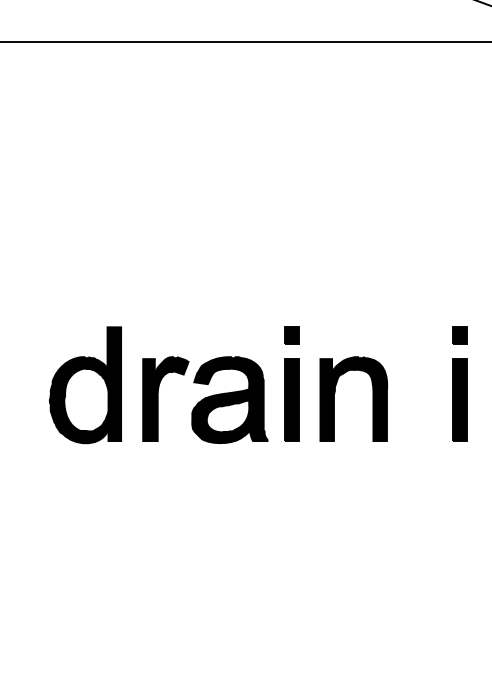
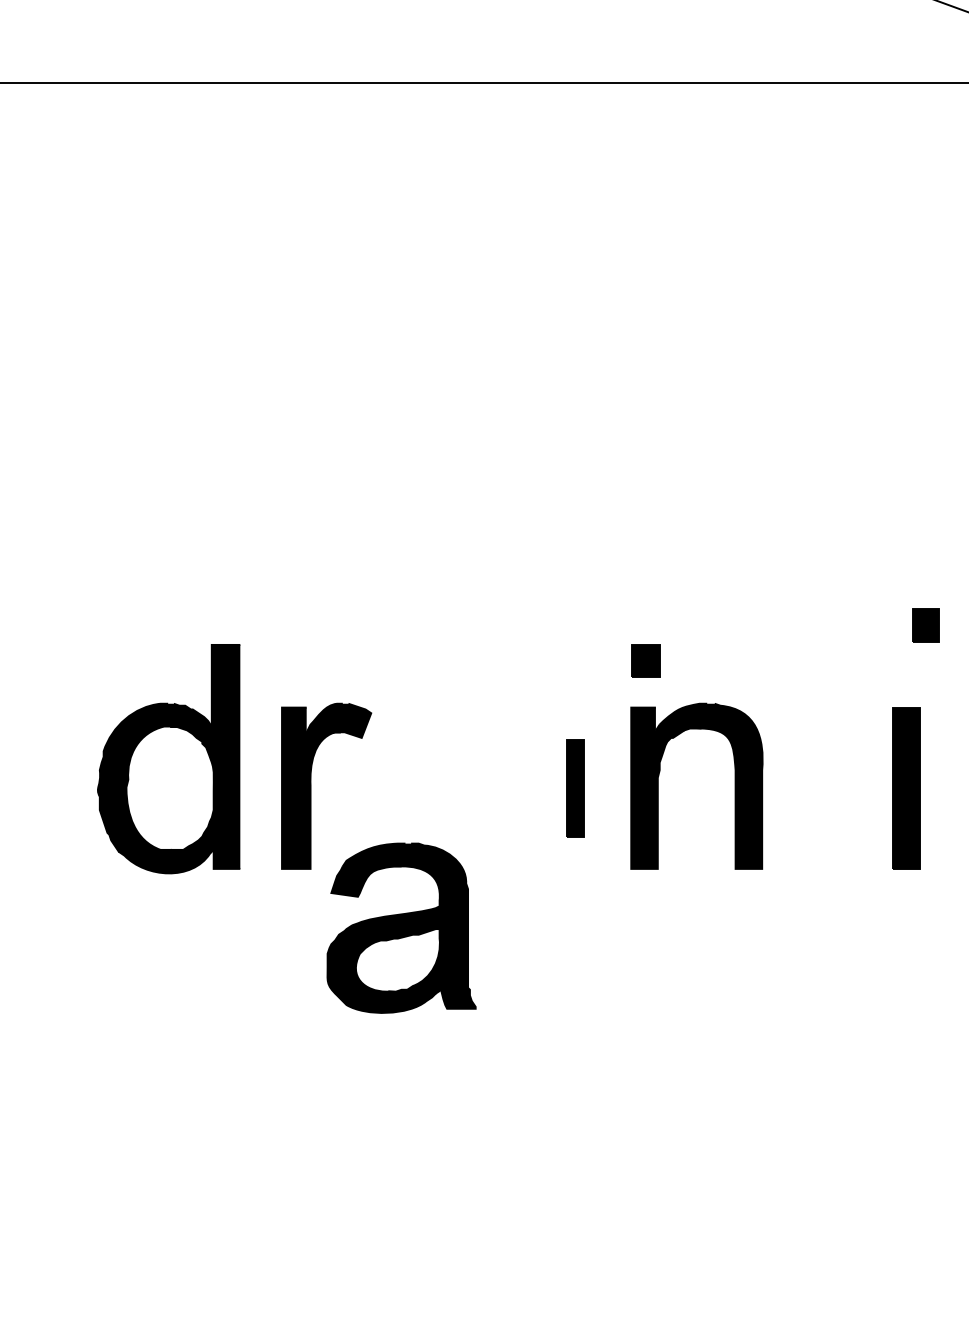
part: (291, 335) -> (645, 661), moved
part: (459, 335) -> (924, 625), moved
part: (229, 399) -> (400, 926), moved
part: (291, 399) -> (574, 787), size x0.6

